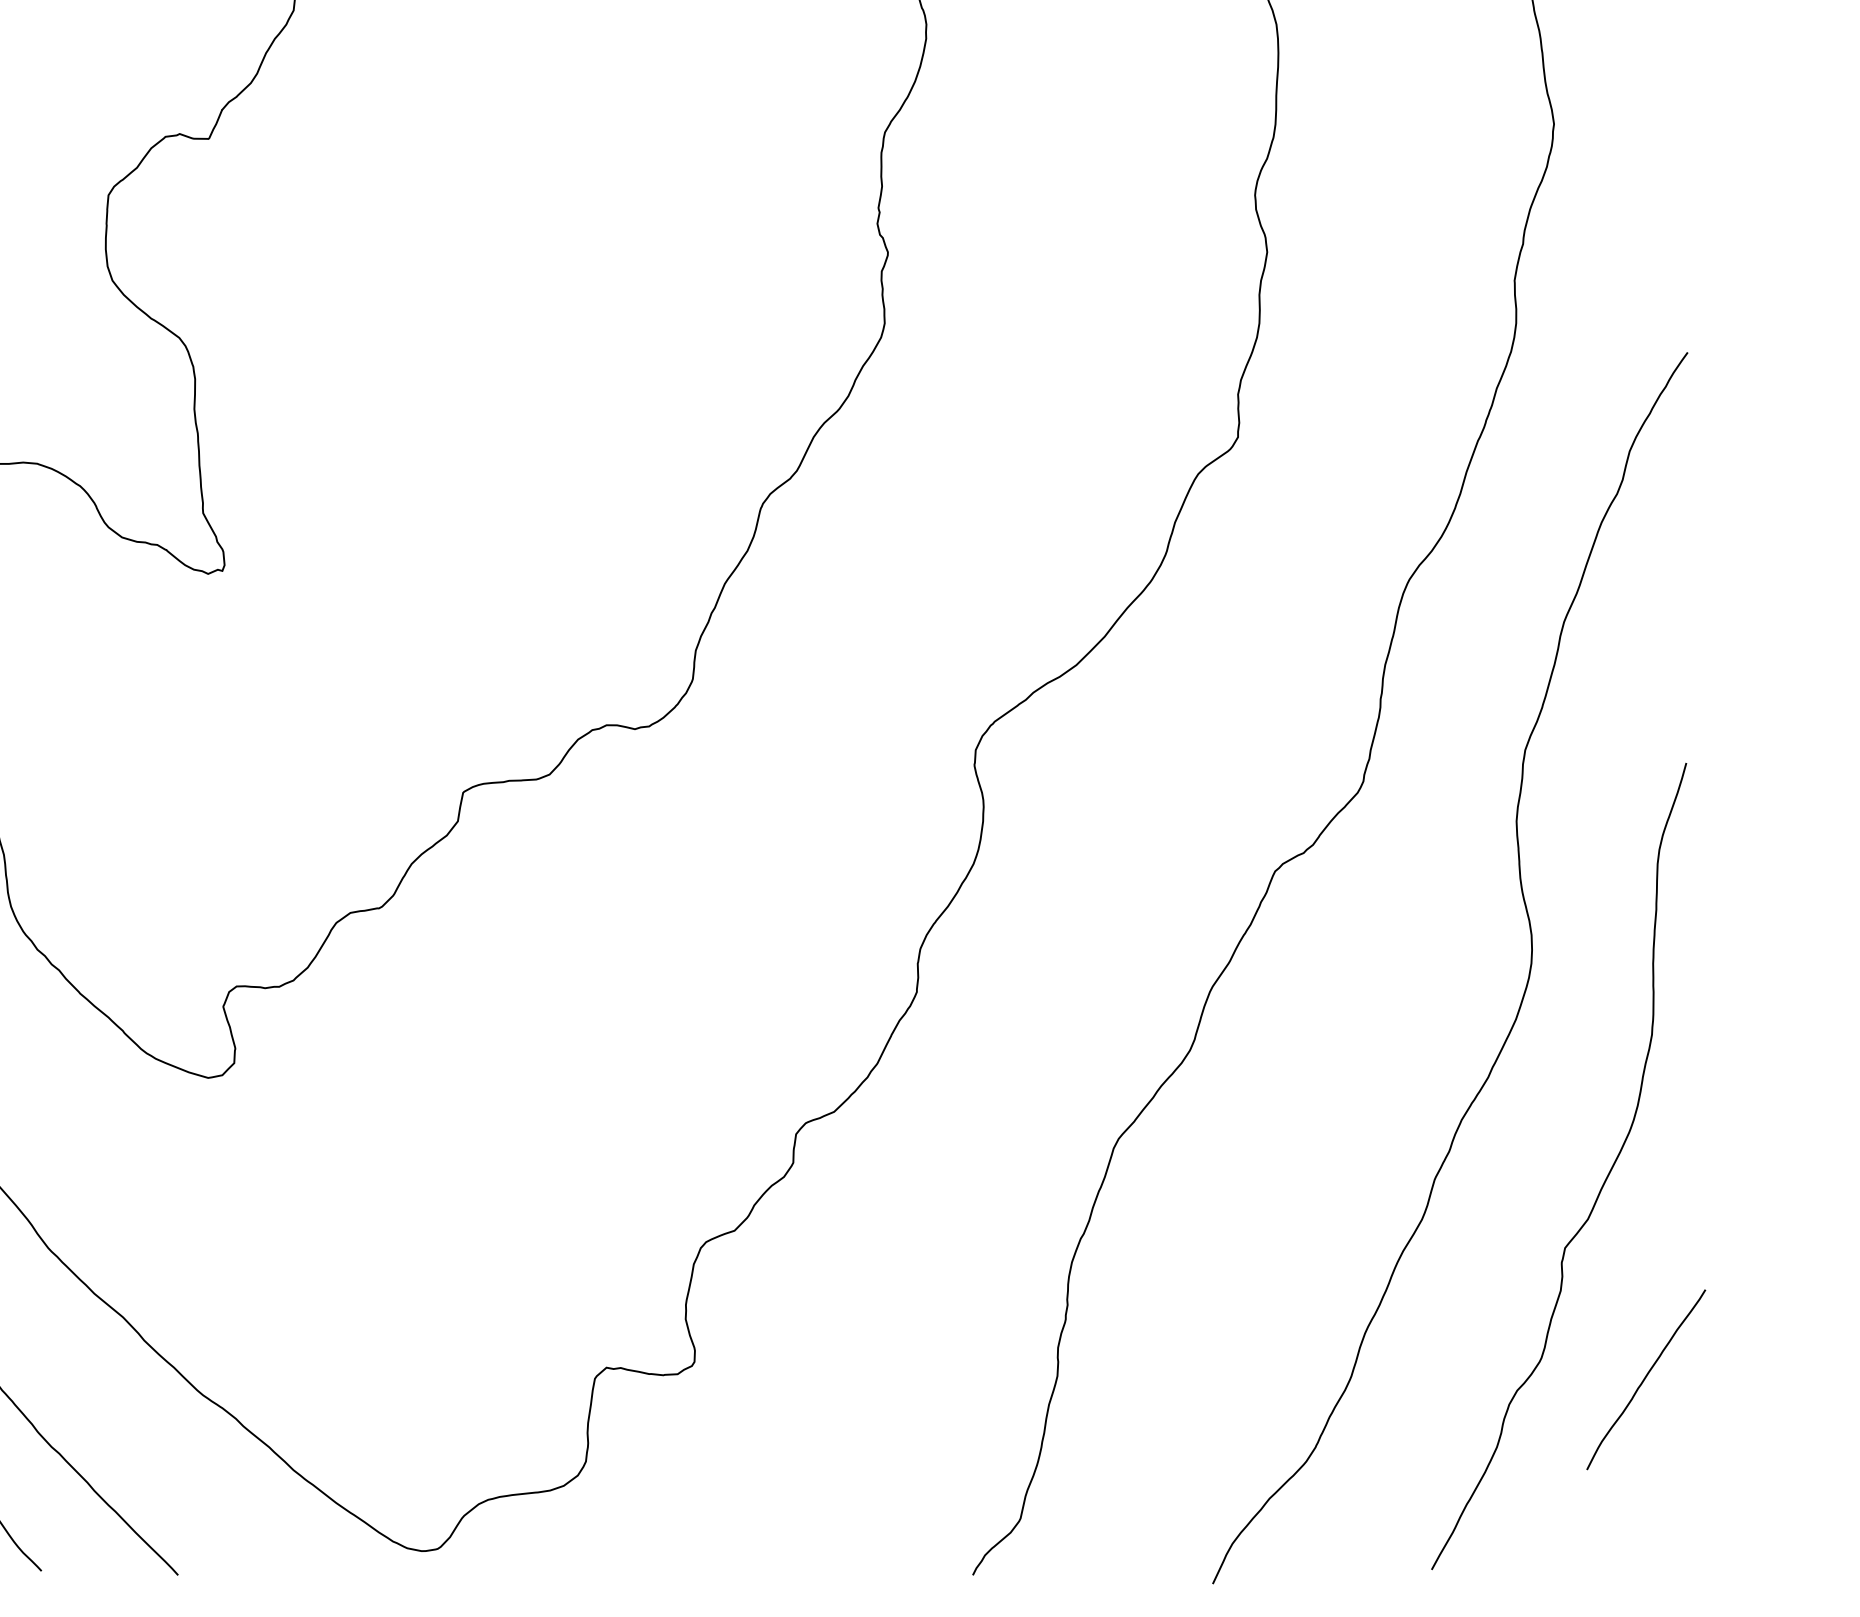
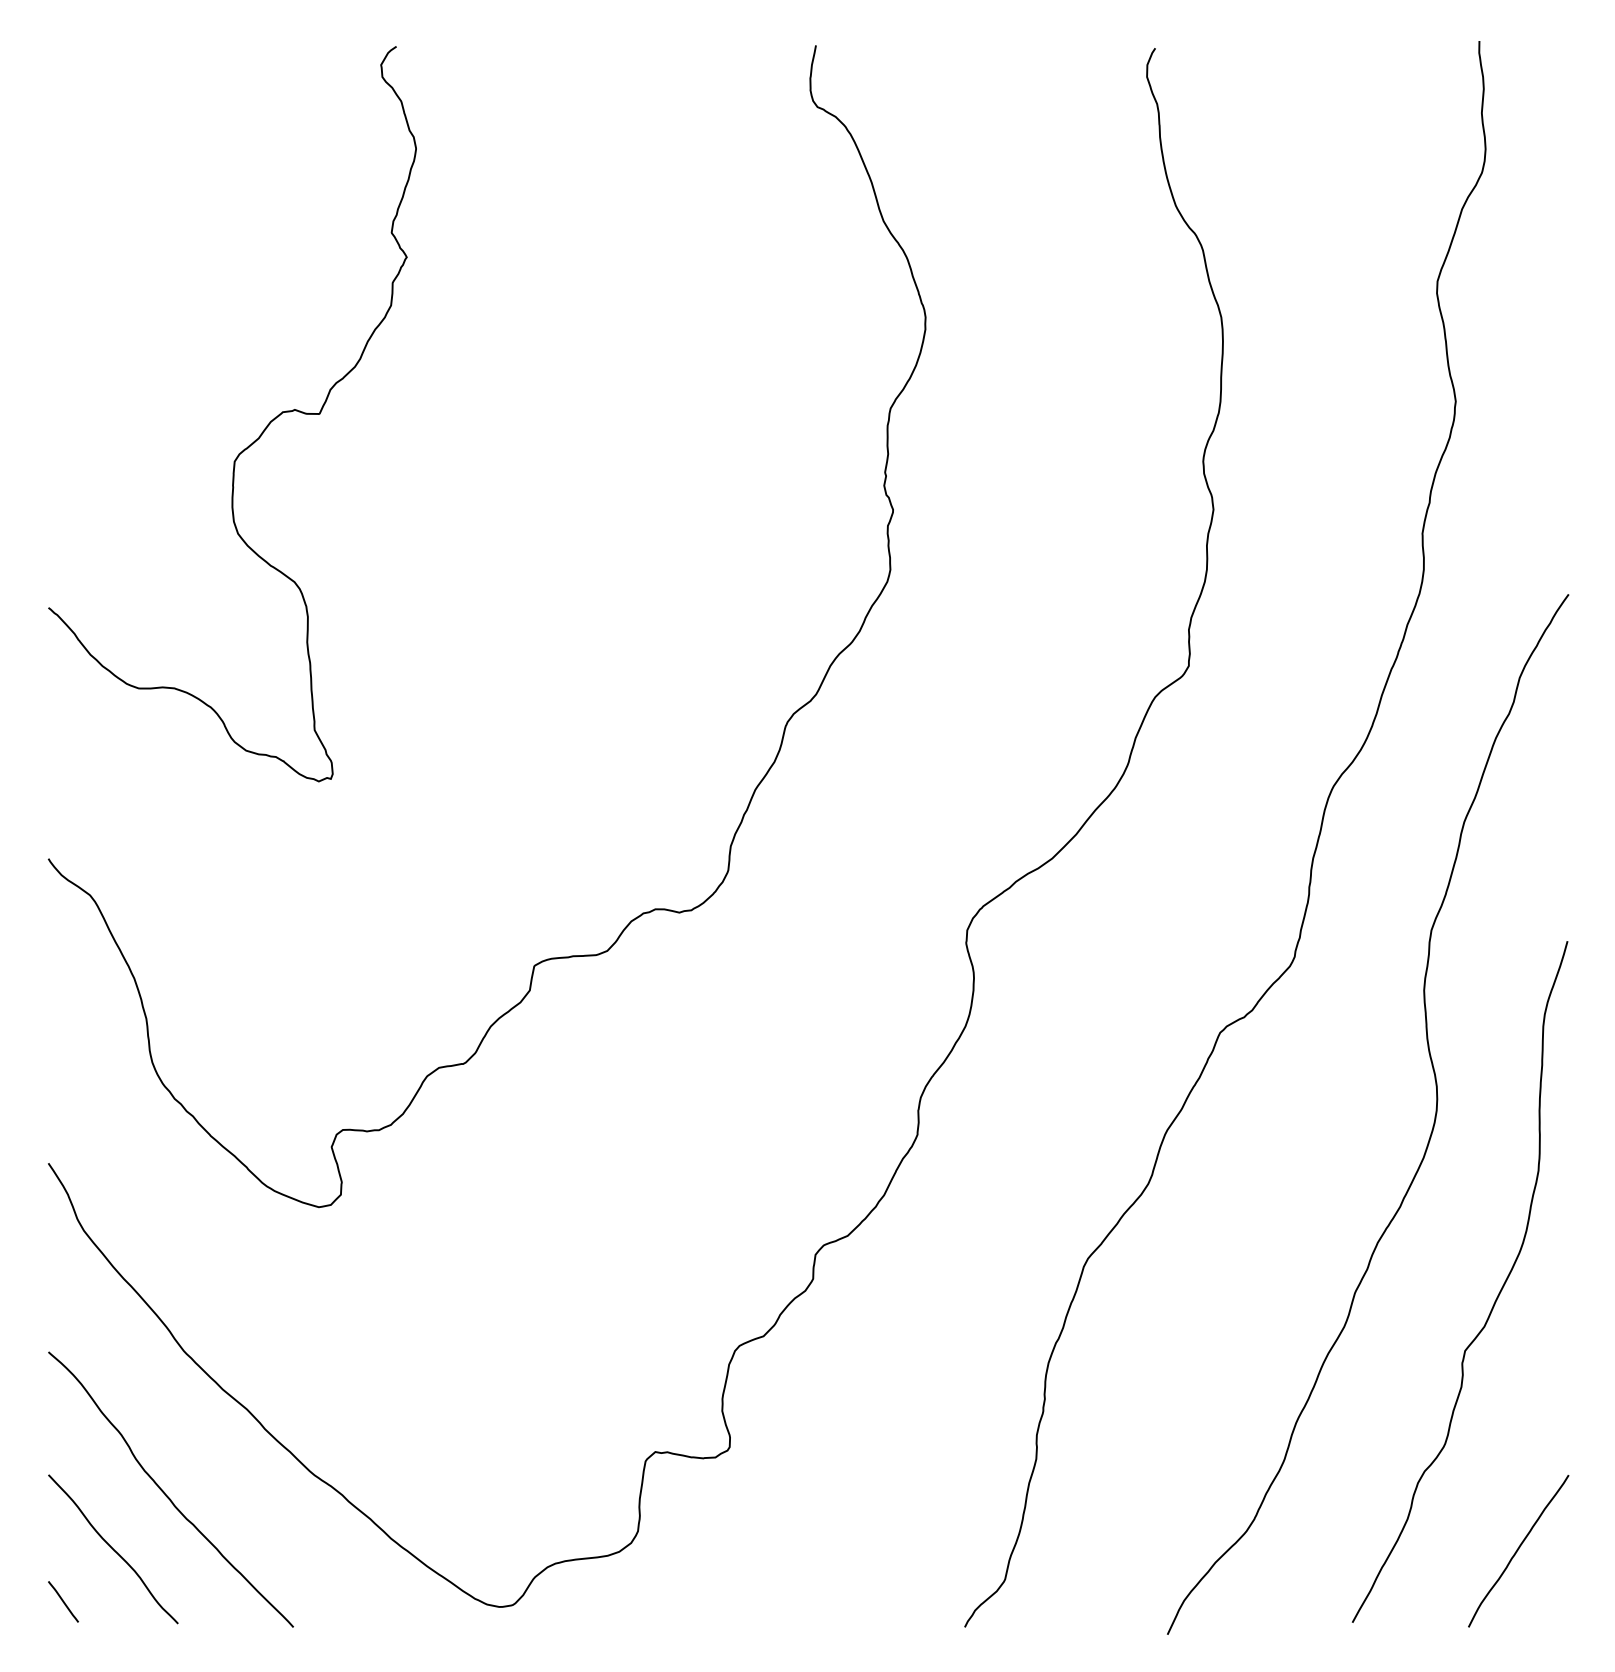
curve: (1646, 1378) -> (1518, 1550), moved

